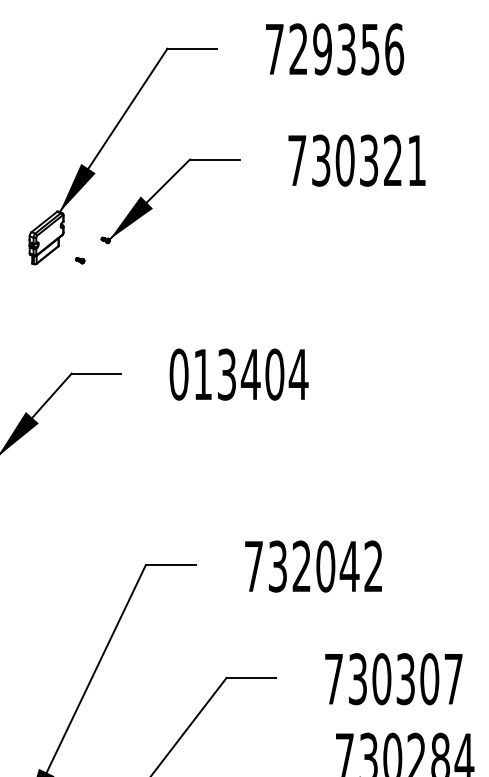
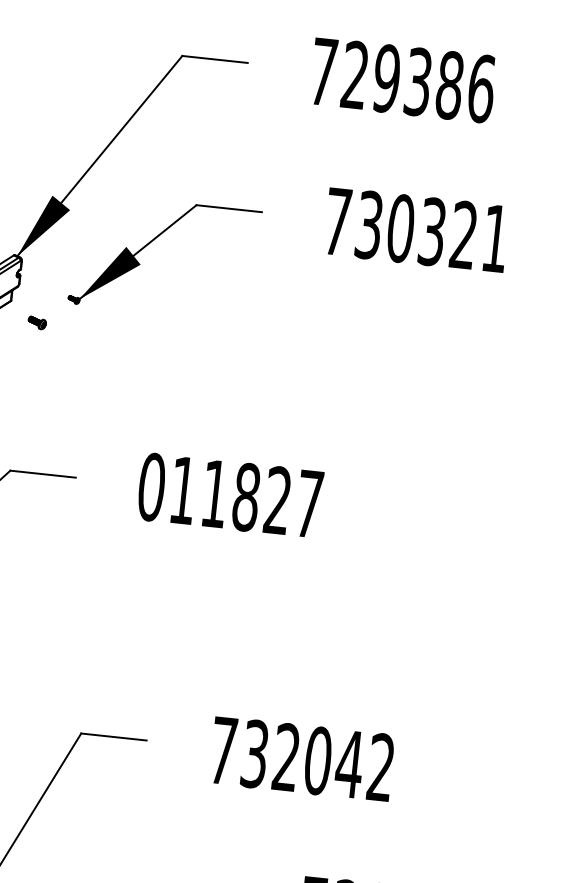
text: (370, 49) -> (449, 85), 729356 -> 729386
part: (80, 260) -> (37, 322), size x1.6
text: (263, 374) -> (263, 498), 013404 -> 011827

